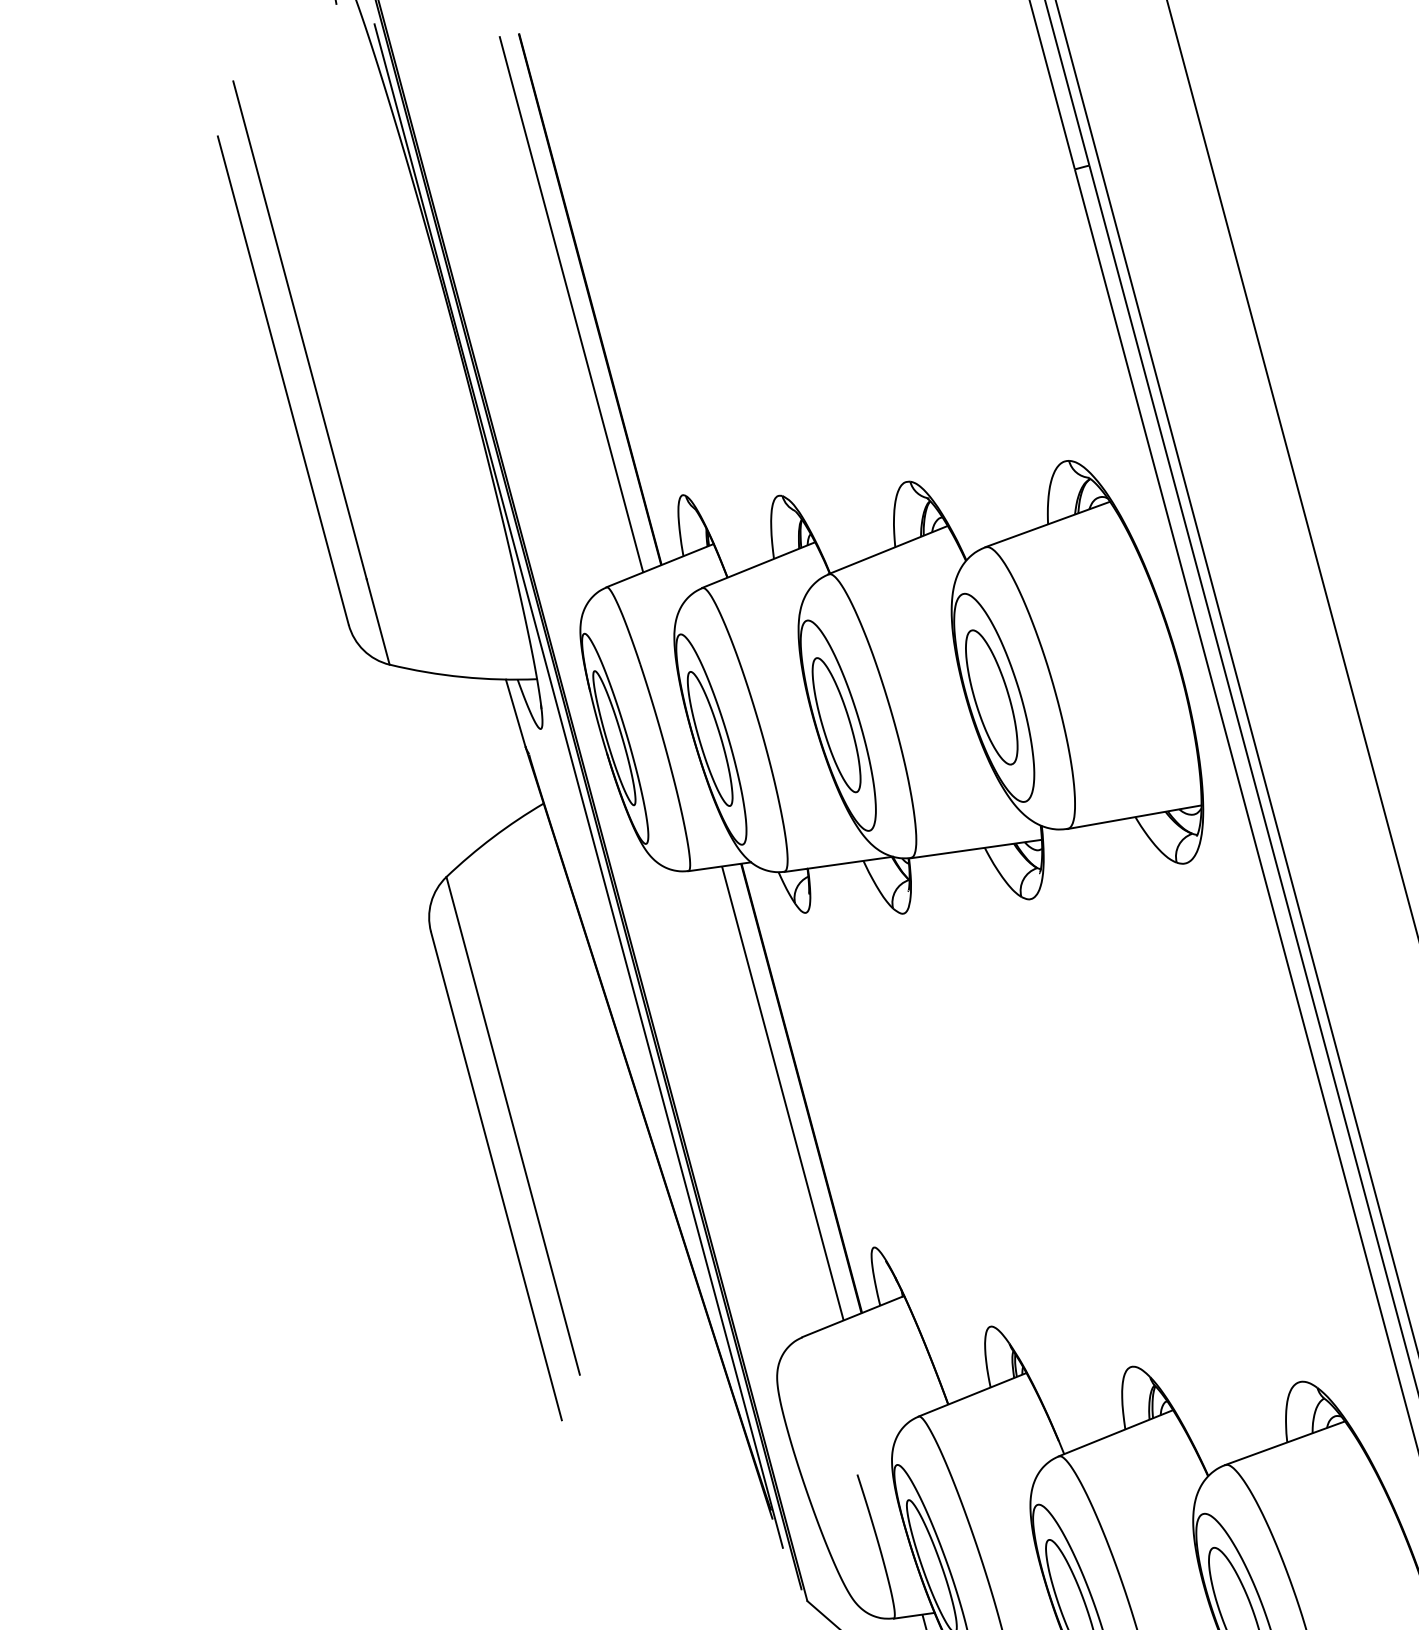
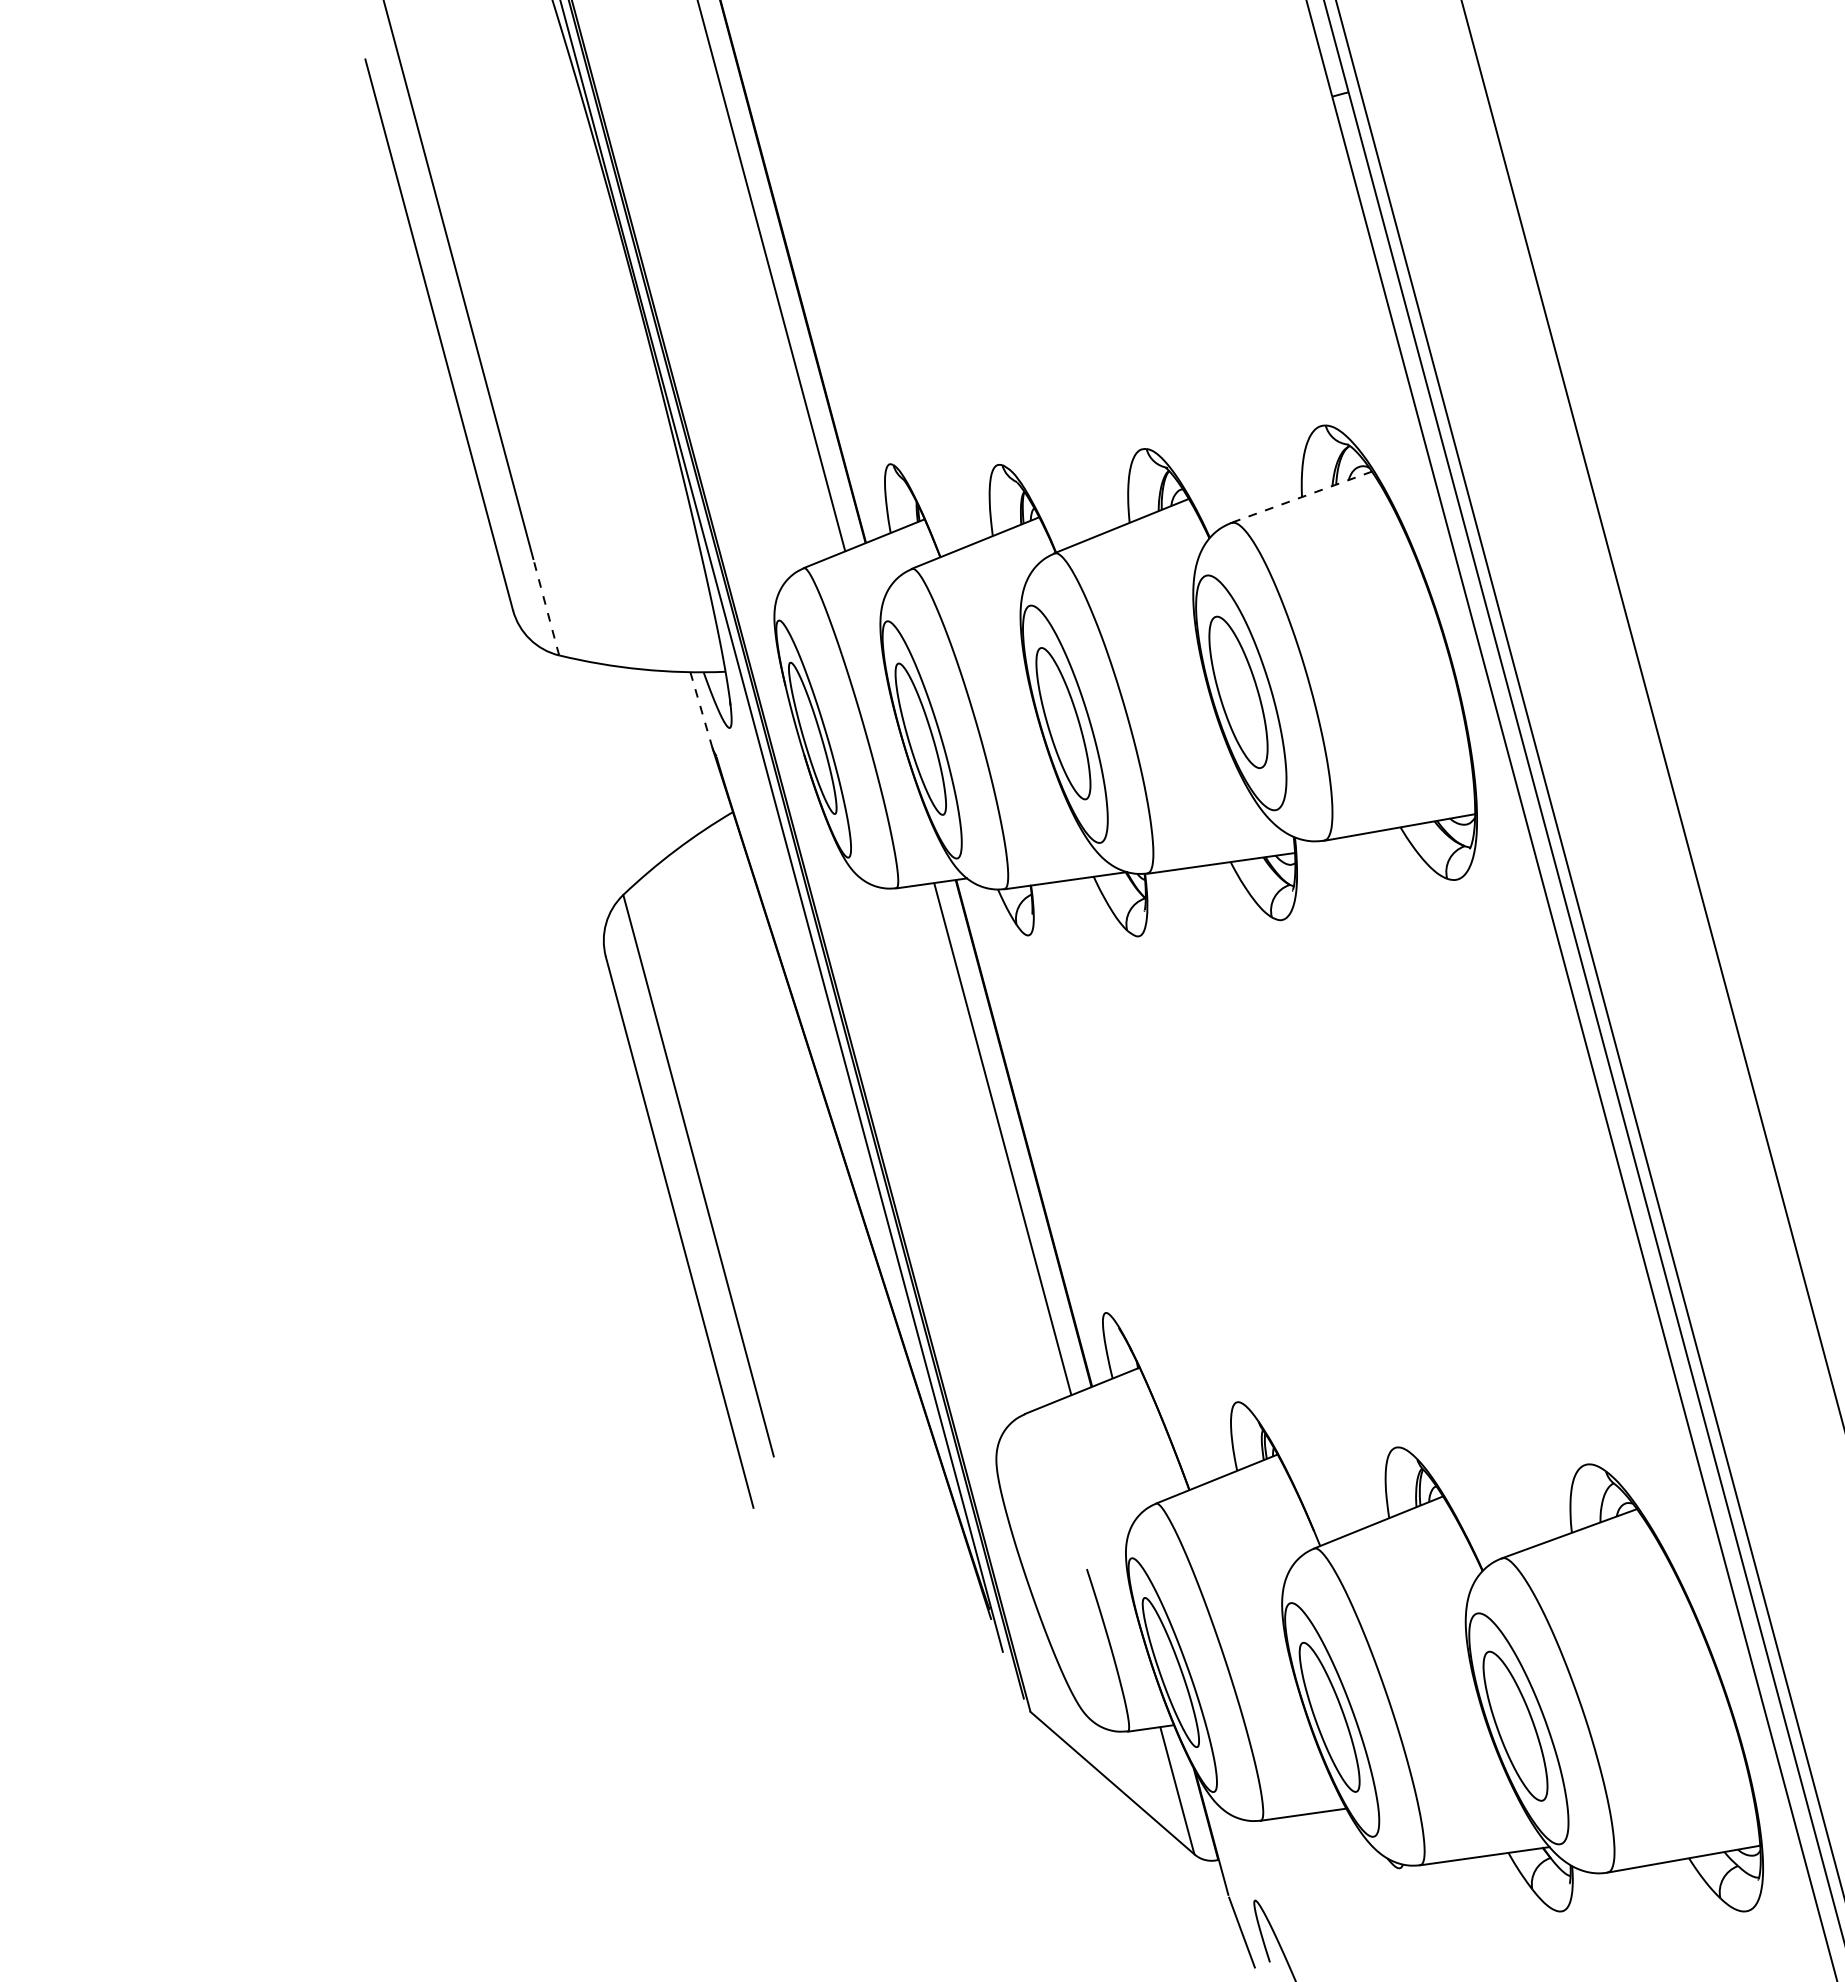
line: (1047, 524) -> (1301, 497), solid -> dashed
line: (378, 622) -> (546, 607), solid -> dashed
line: (515, 713) -> (701, 710), solid -> dashed

